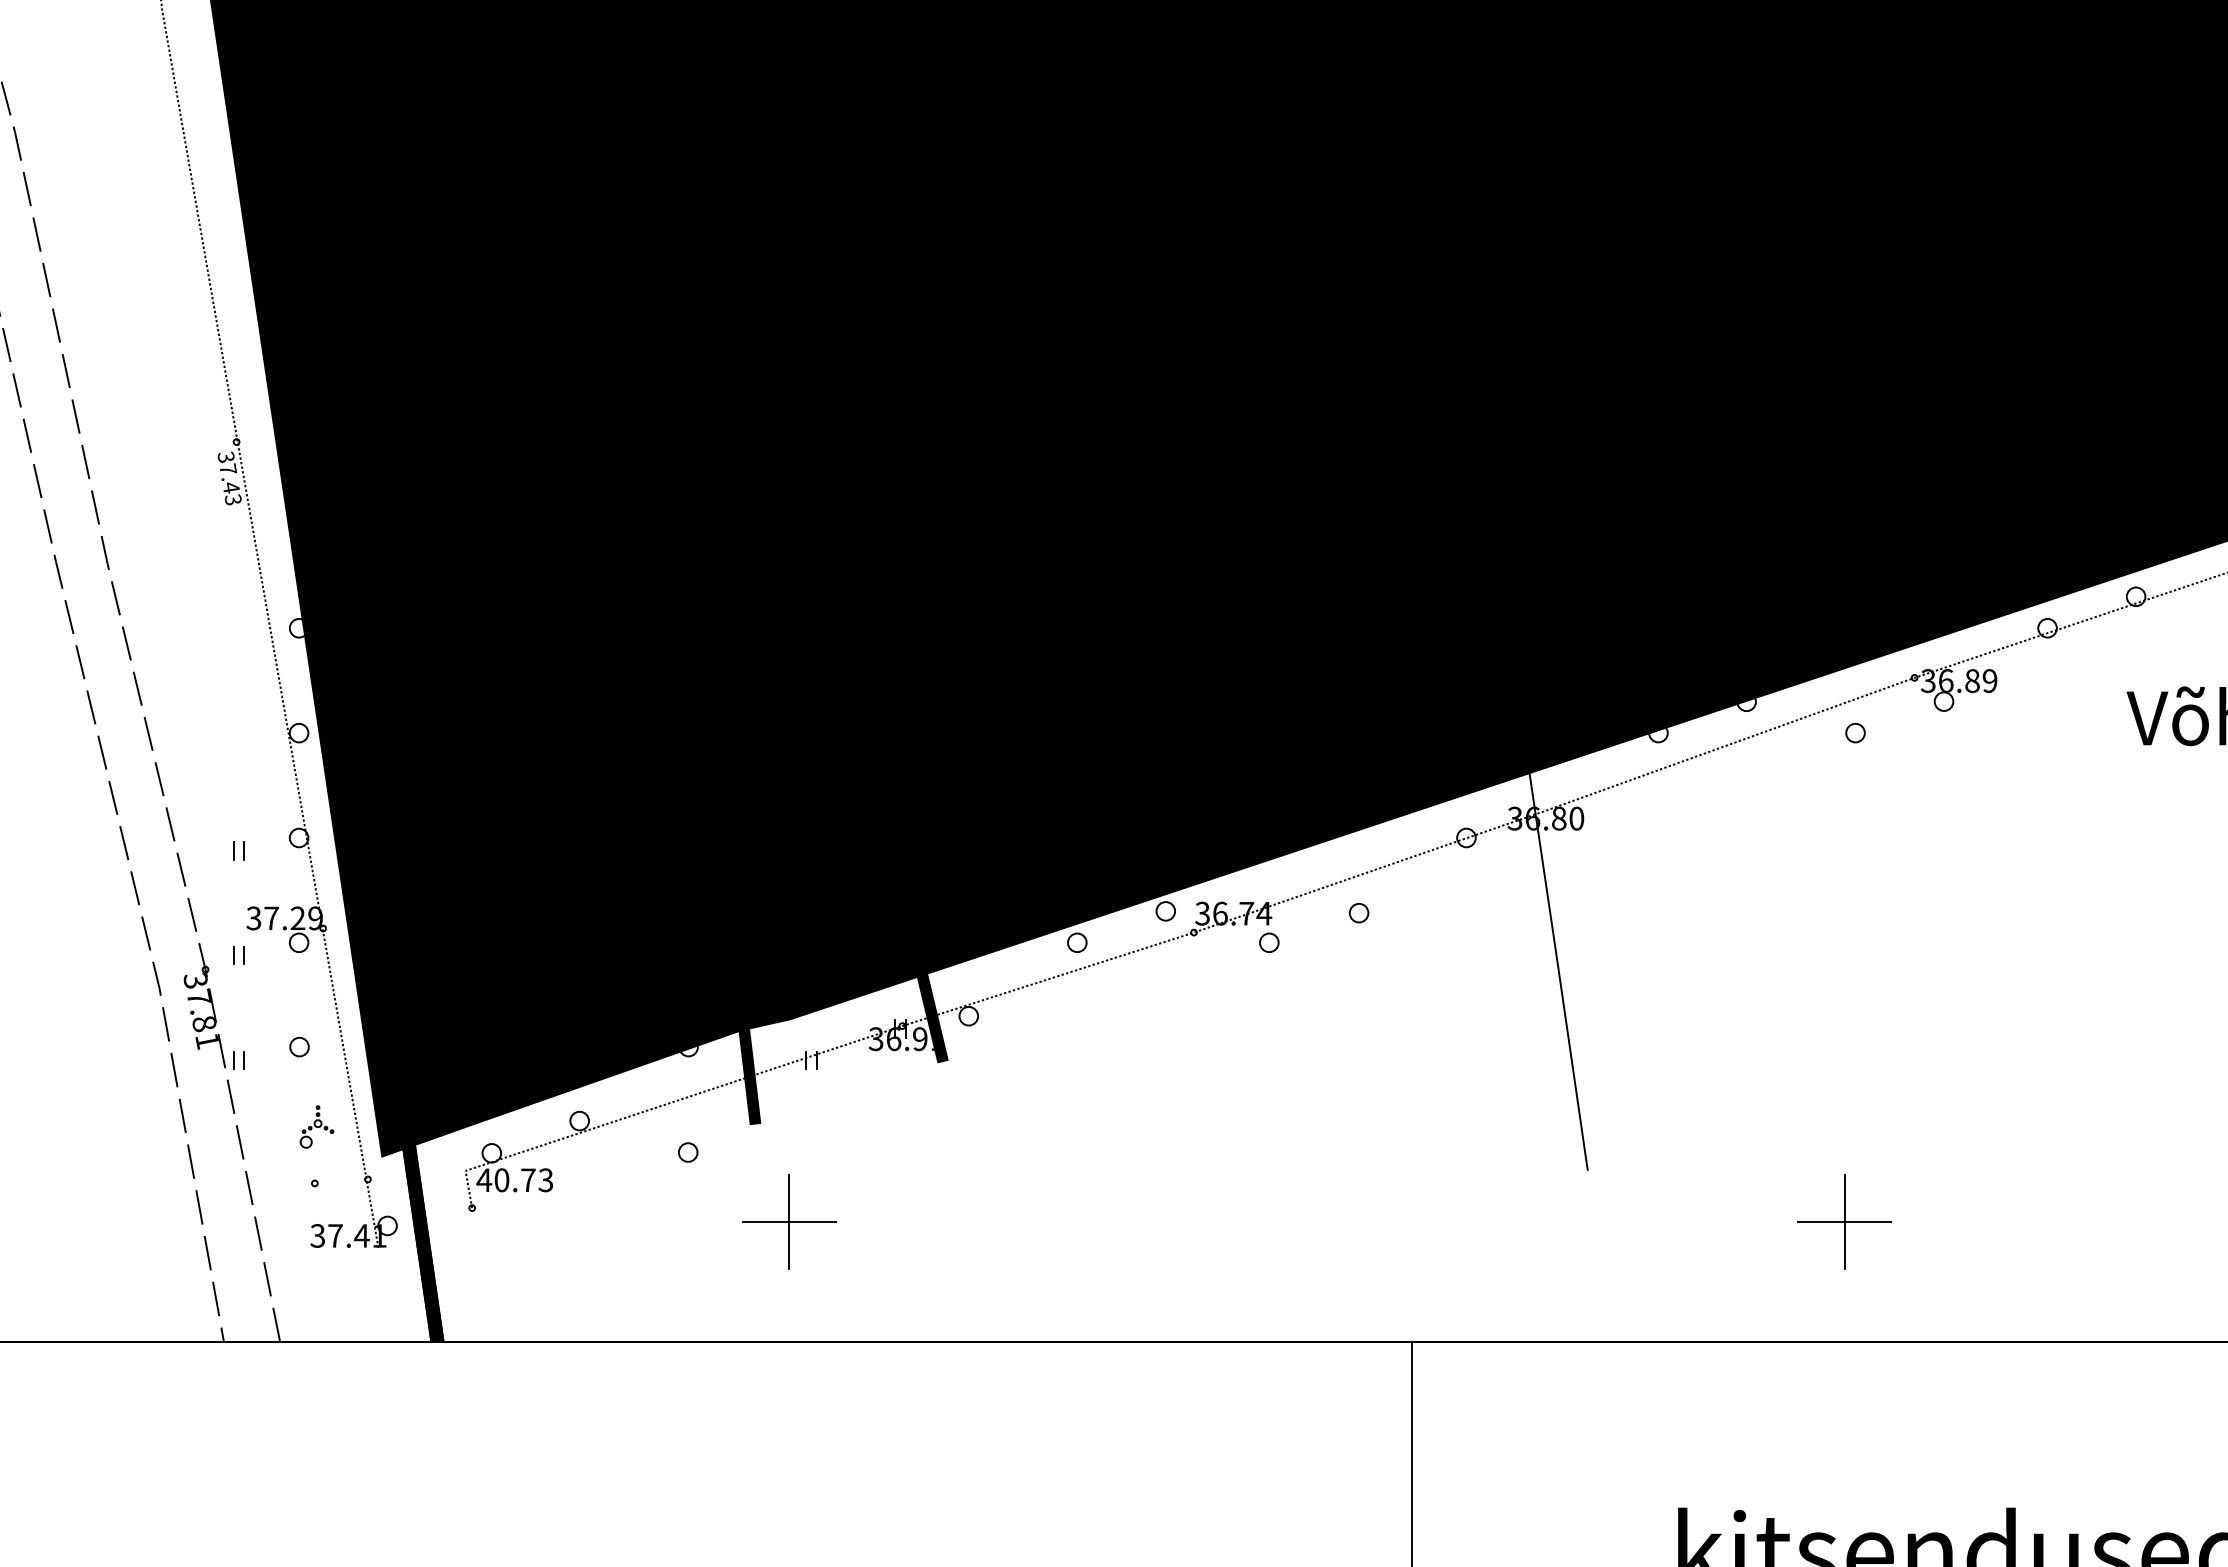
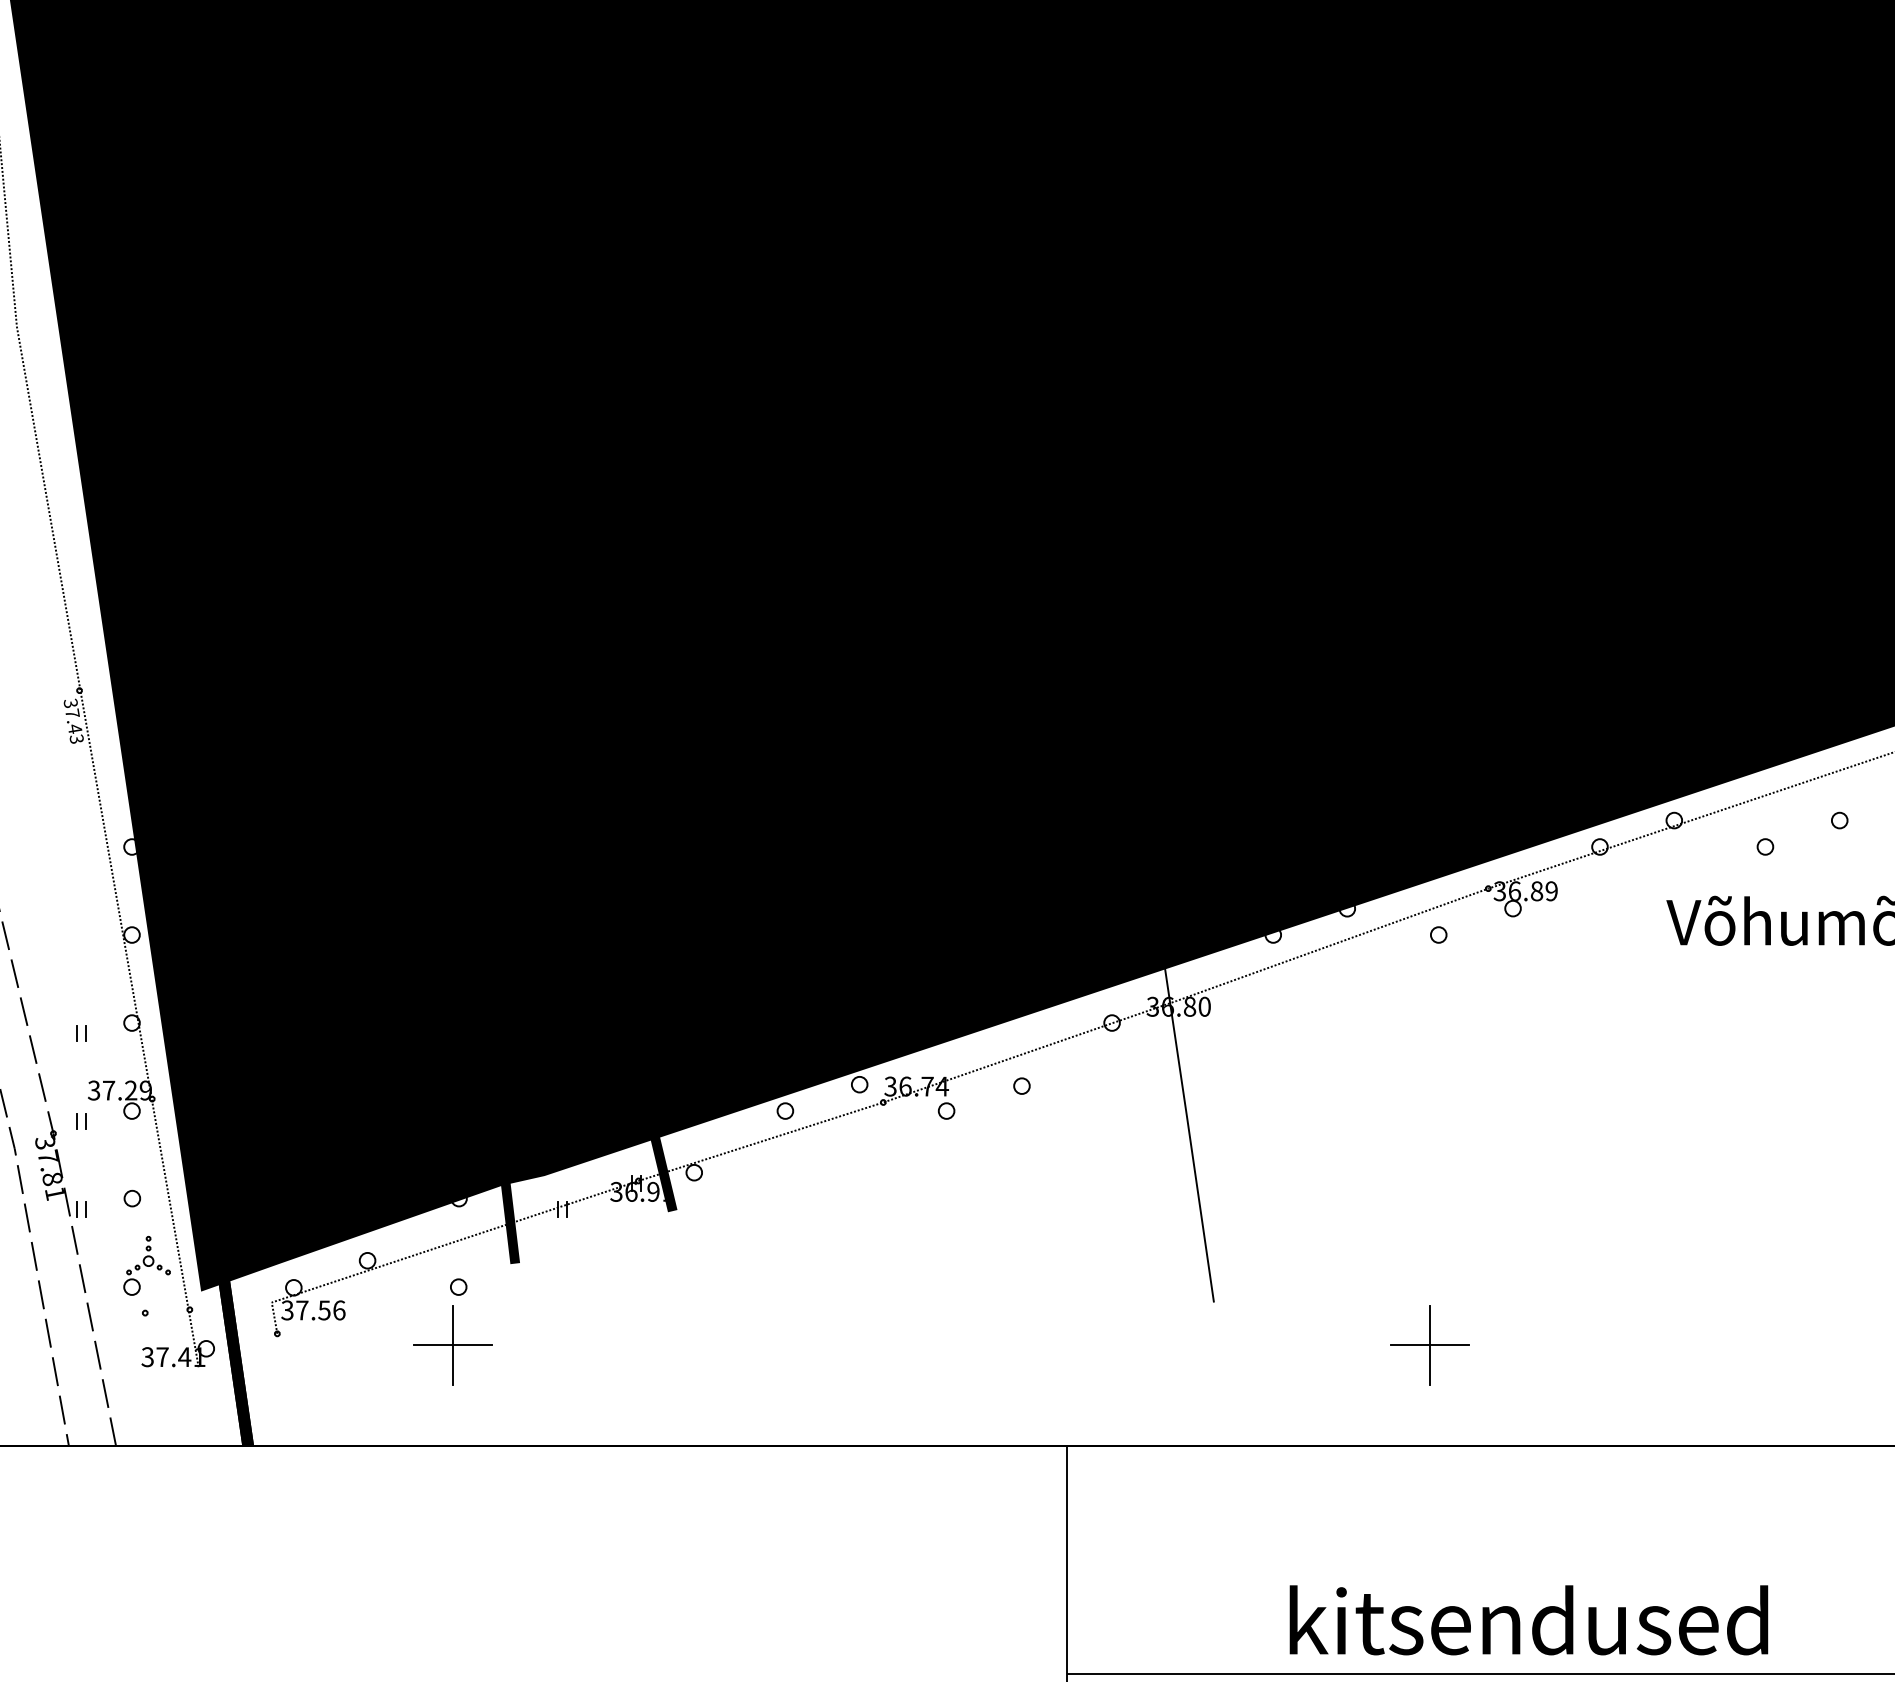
part: (316, 1126) -> (146, 1265), size x1.67
text: (514, 1180) -> (312, 1310), 40.73 -> 37.56
part: (788, 1222) -> (452, 1345), moved

